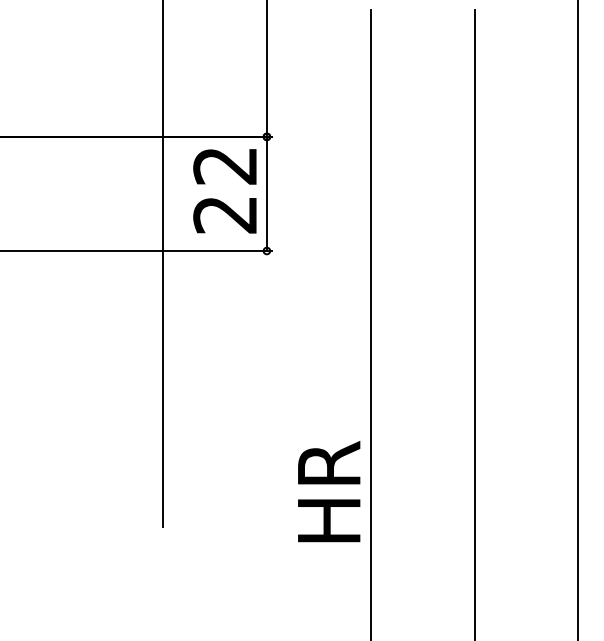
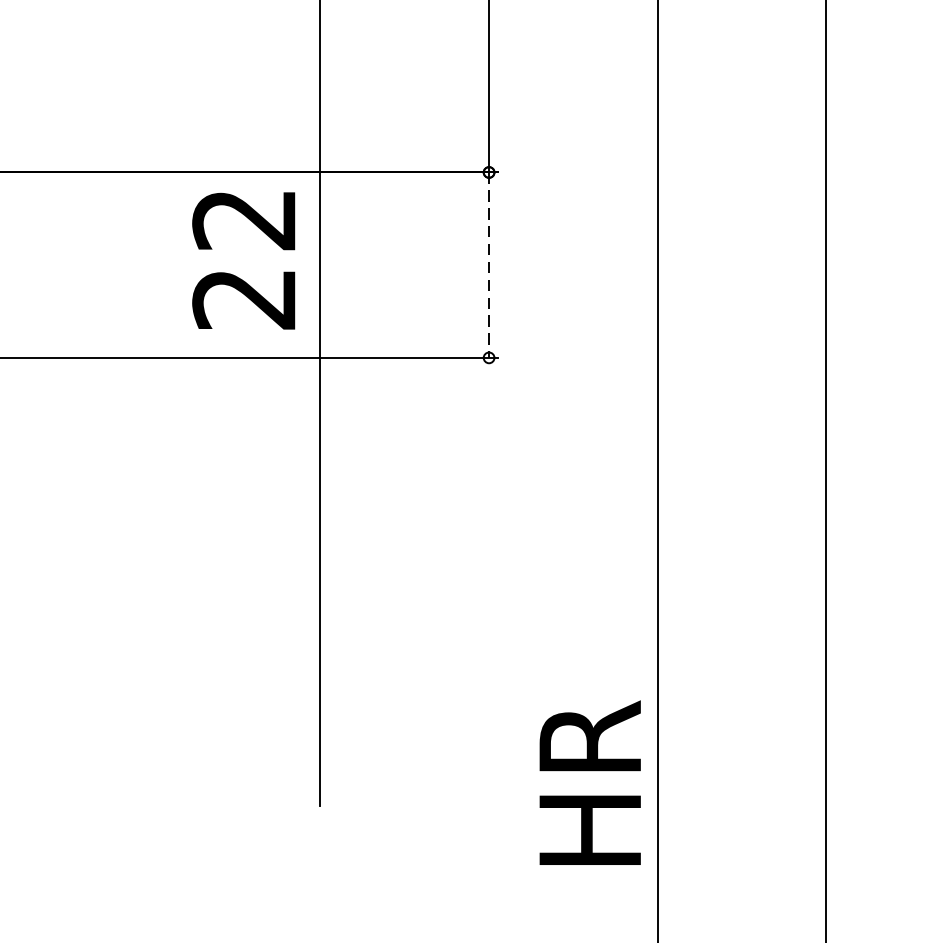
text: (224, 191) -> (243, 261), moved
line: (266, 194) -> (488, 266), solid -> dashed
text: (329, 491) -> (590, 782), moved

